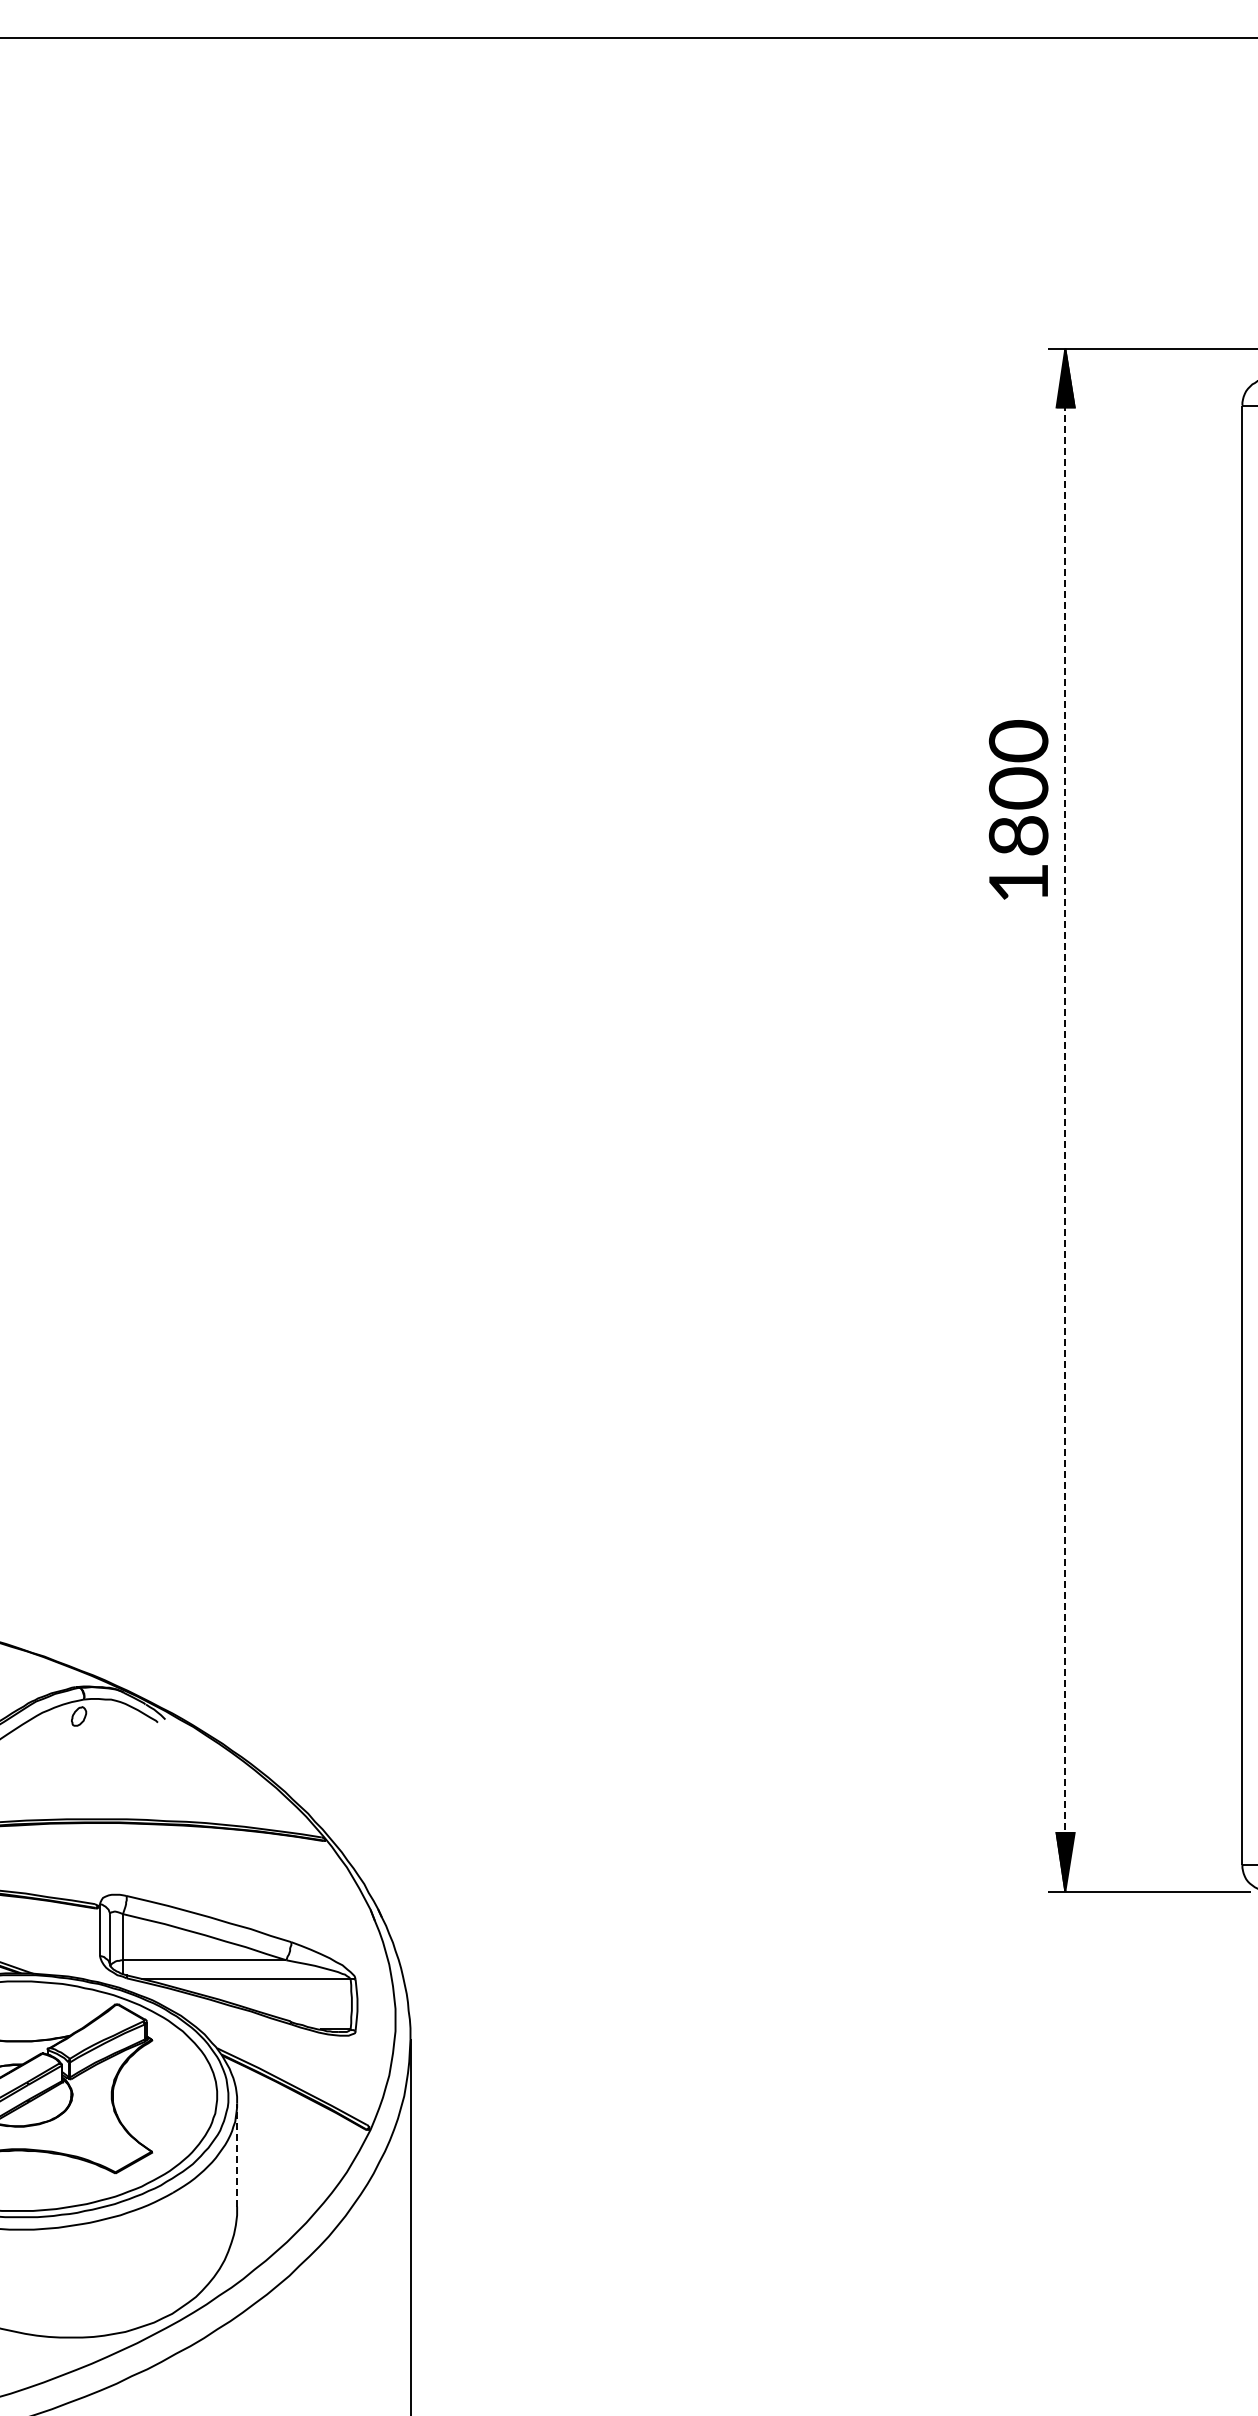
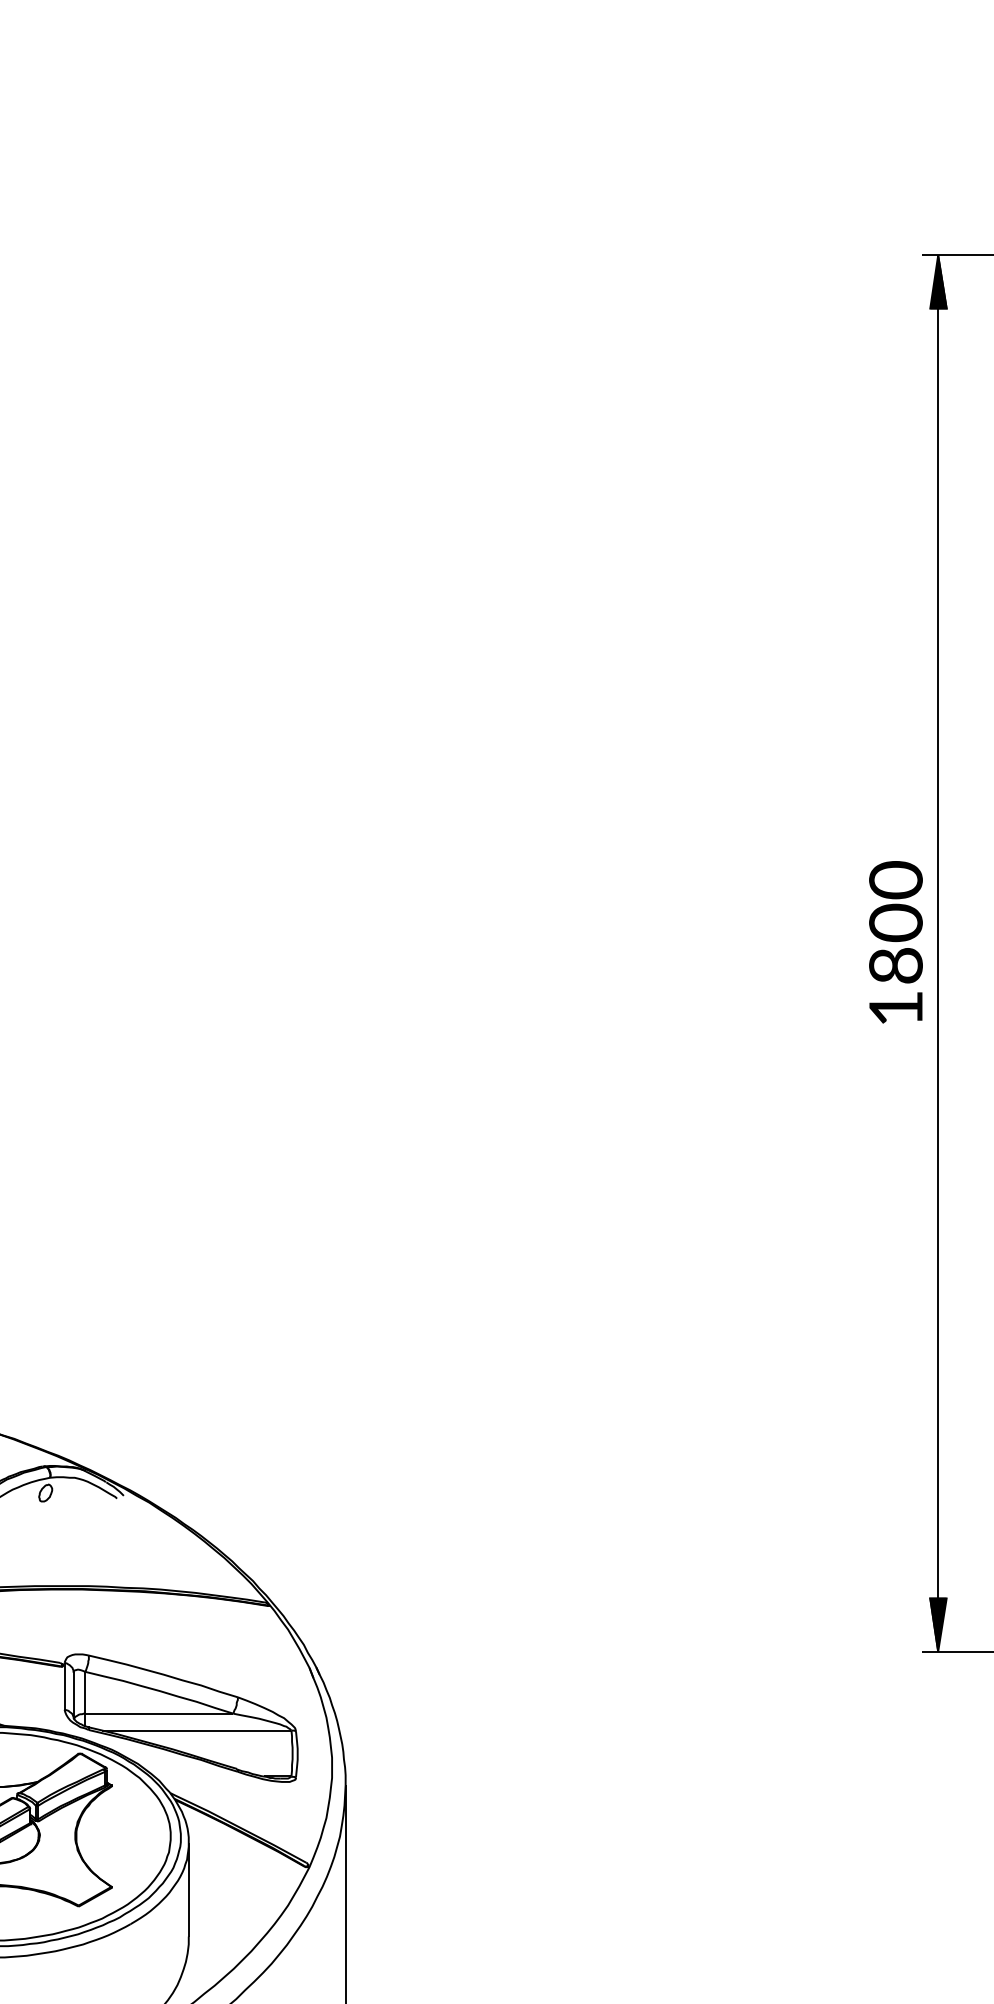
text: (1018, 809) -> (895, 942), moved
line: (1065, 1120) -> (938, 953), dashed -> solid
line: (237, 2154) -> (189, 1889), dashed -> solid

